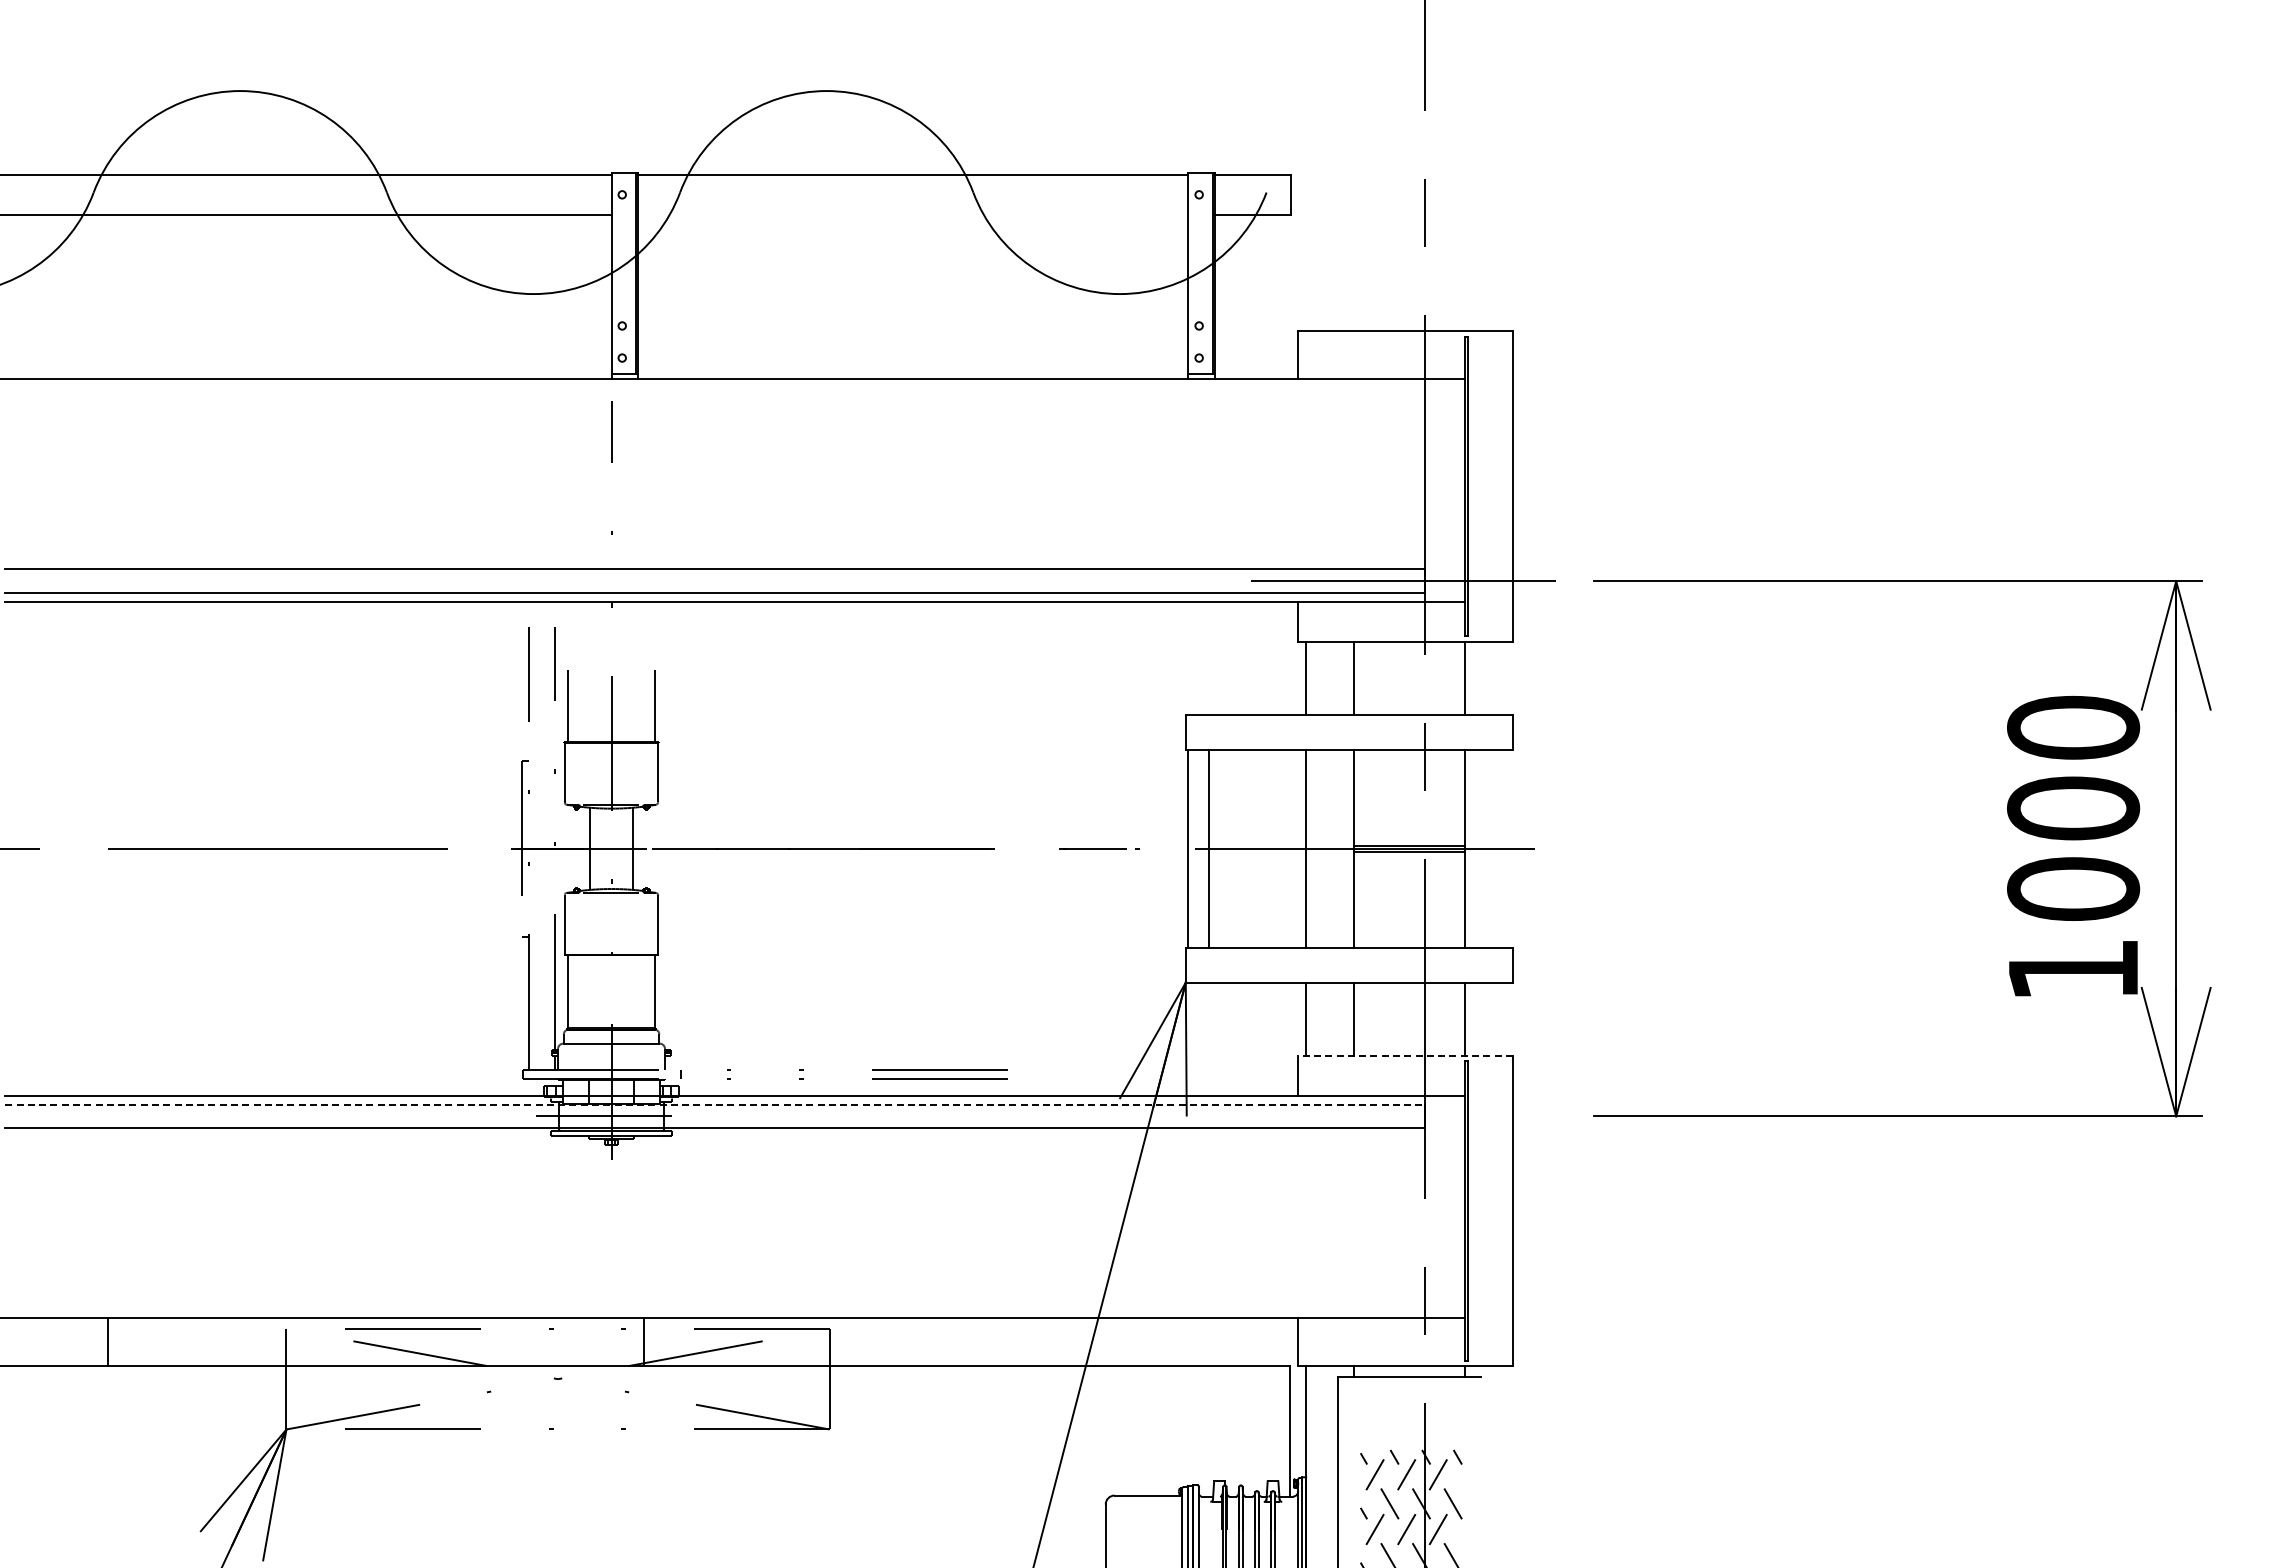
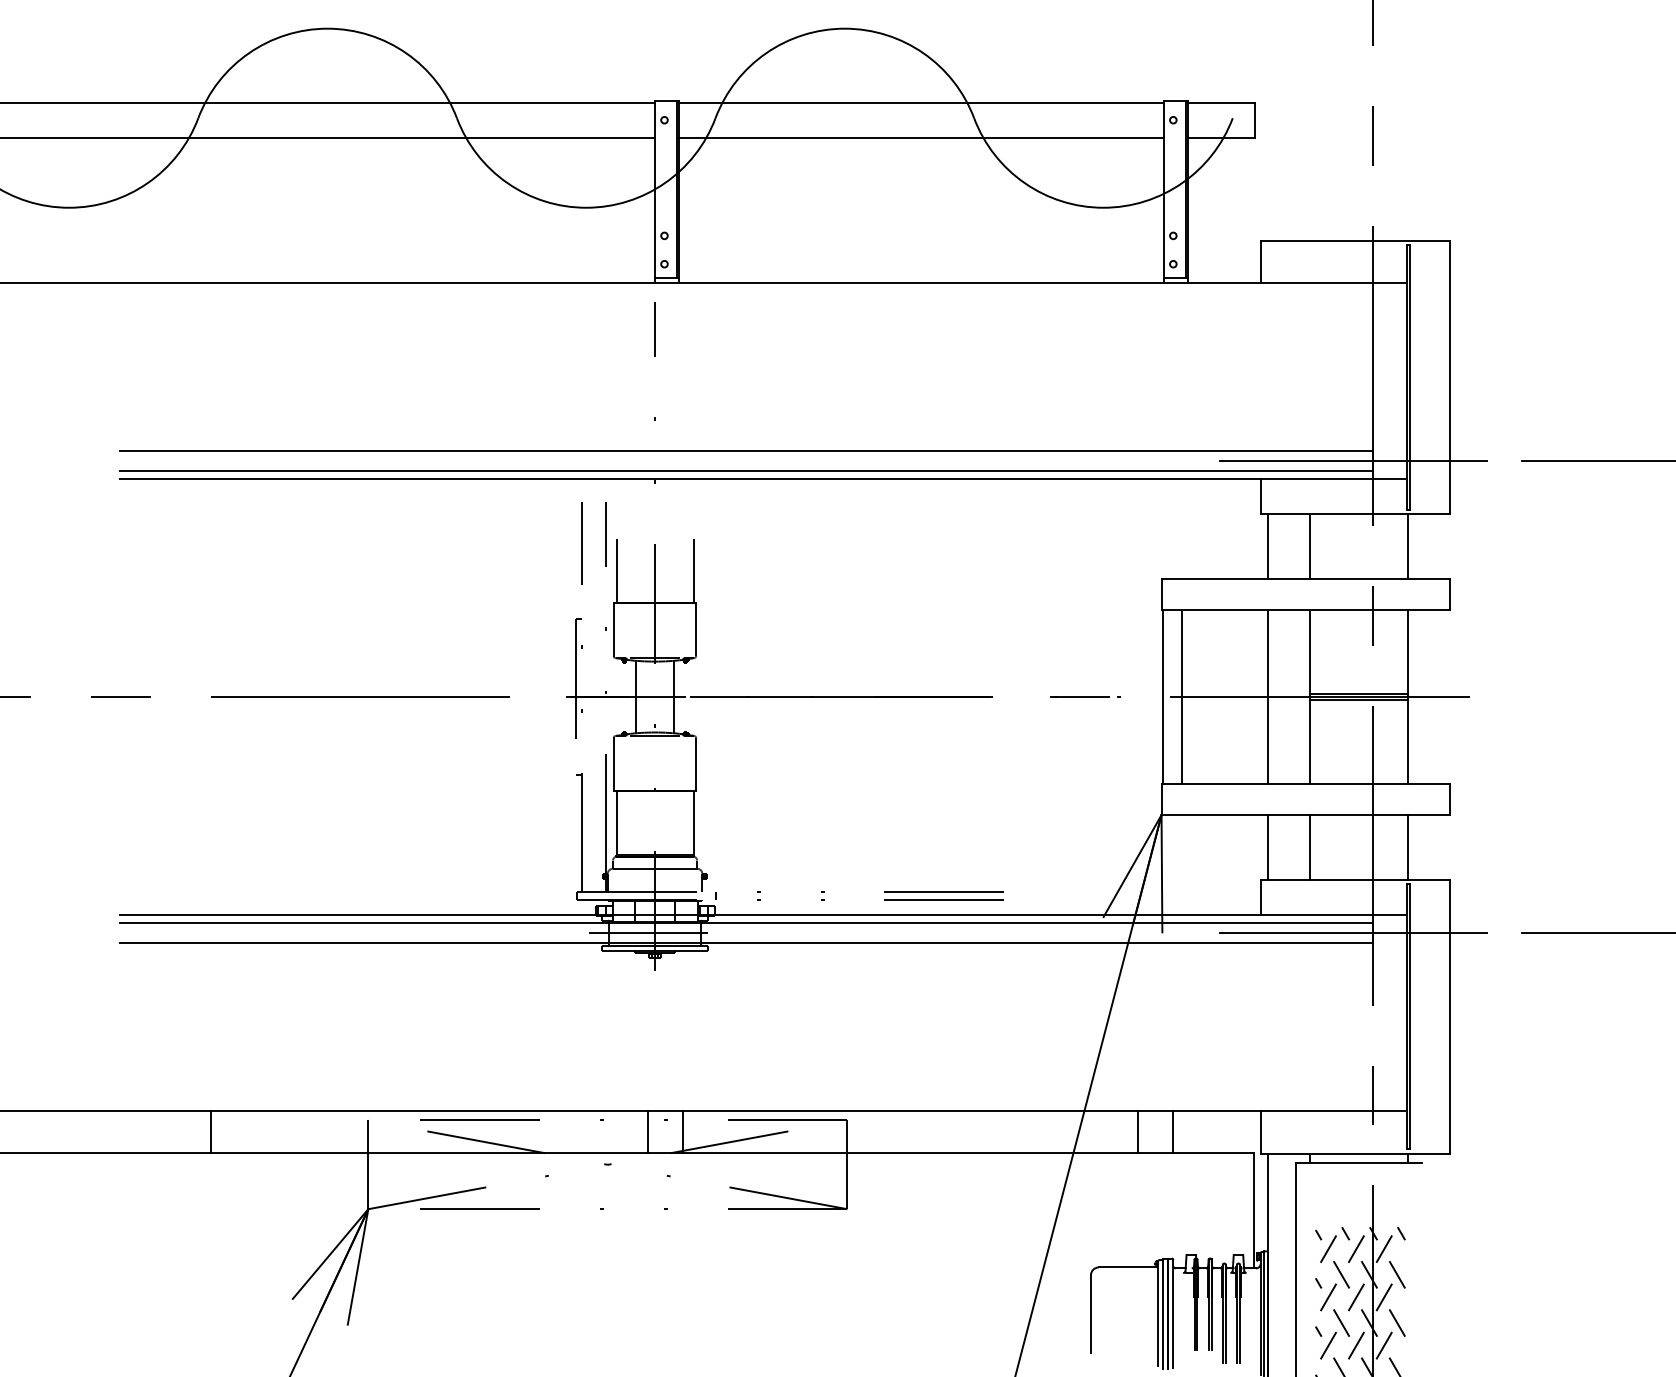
line: (913, 214) -> (921, 137), added
line: (1404, 1055) -> (1354, 879), dashed -> solid
line: (715, 1104) -> (746, 922), dashed -> solid
line: (1402, 1116) -> (1352, 933), added
line: (603, 1341) -> (647, 1131), added
line: (1159, 1341) -> (1138, 1131), added
line: (1199, 1341) -> (1173, 1131), added

